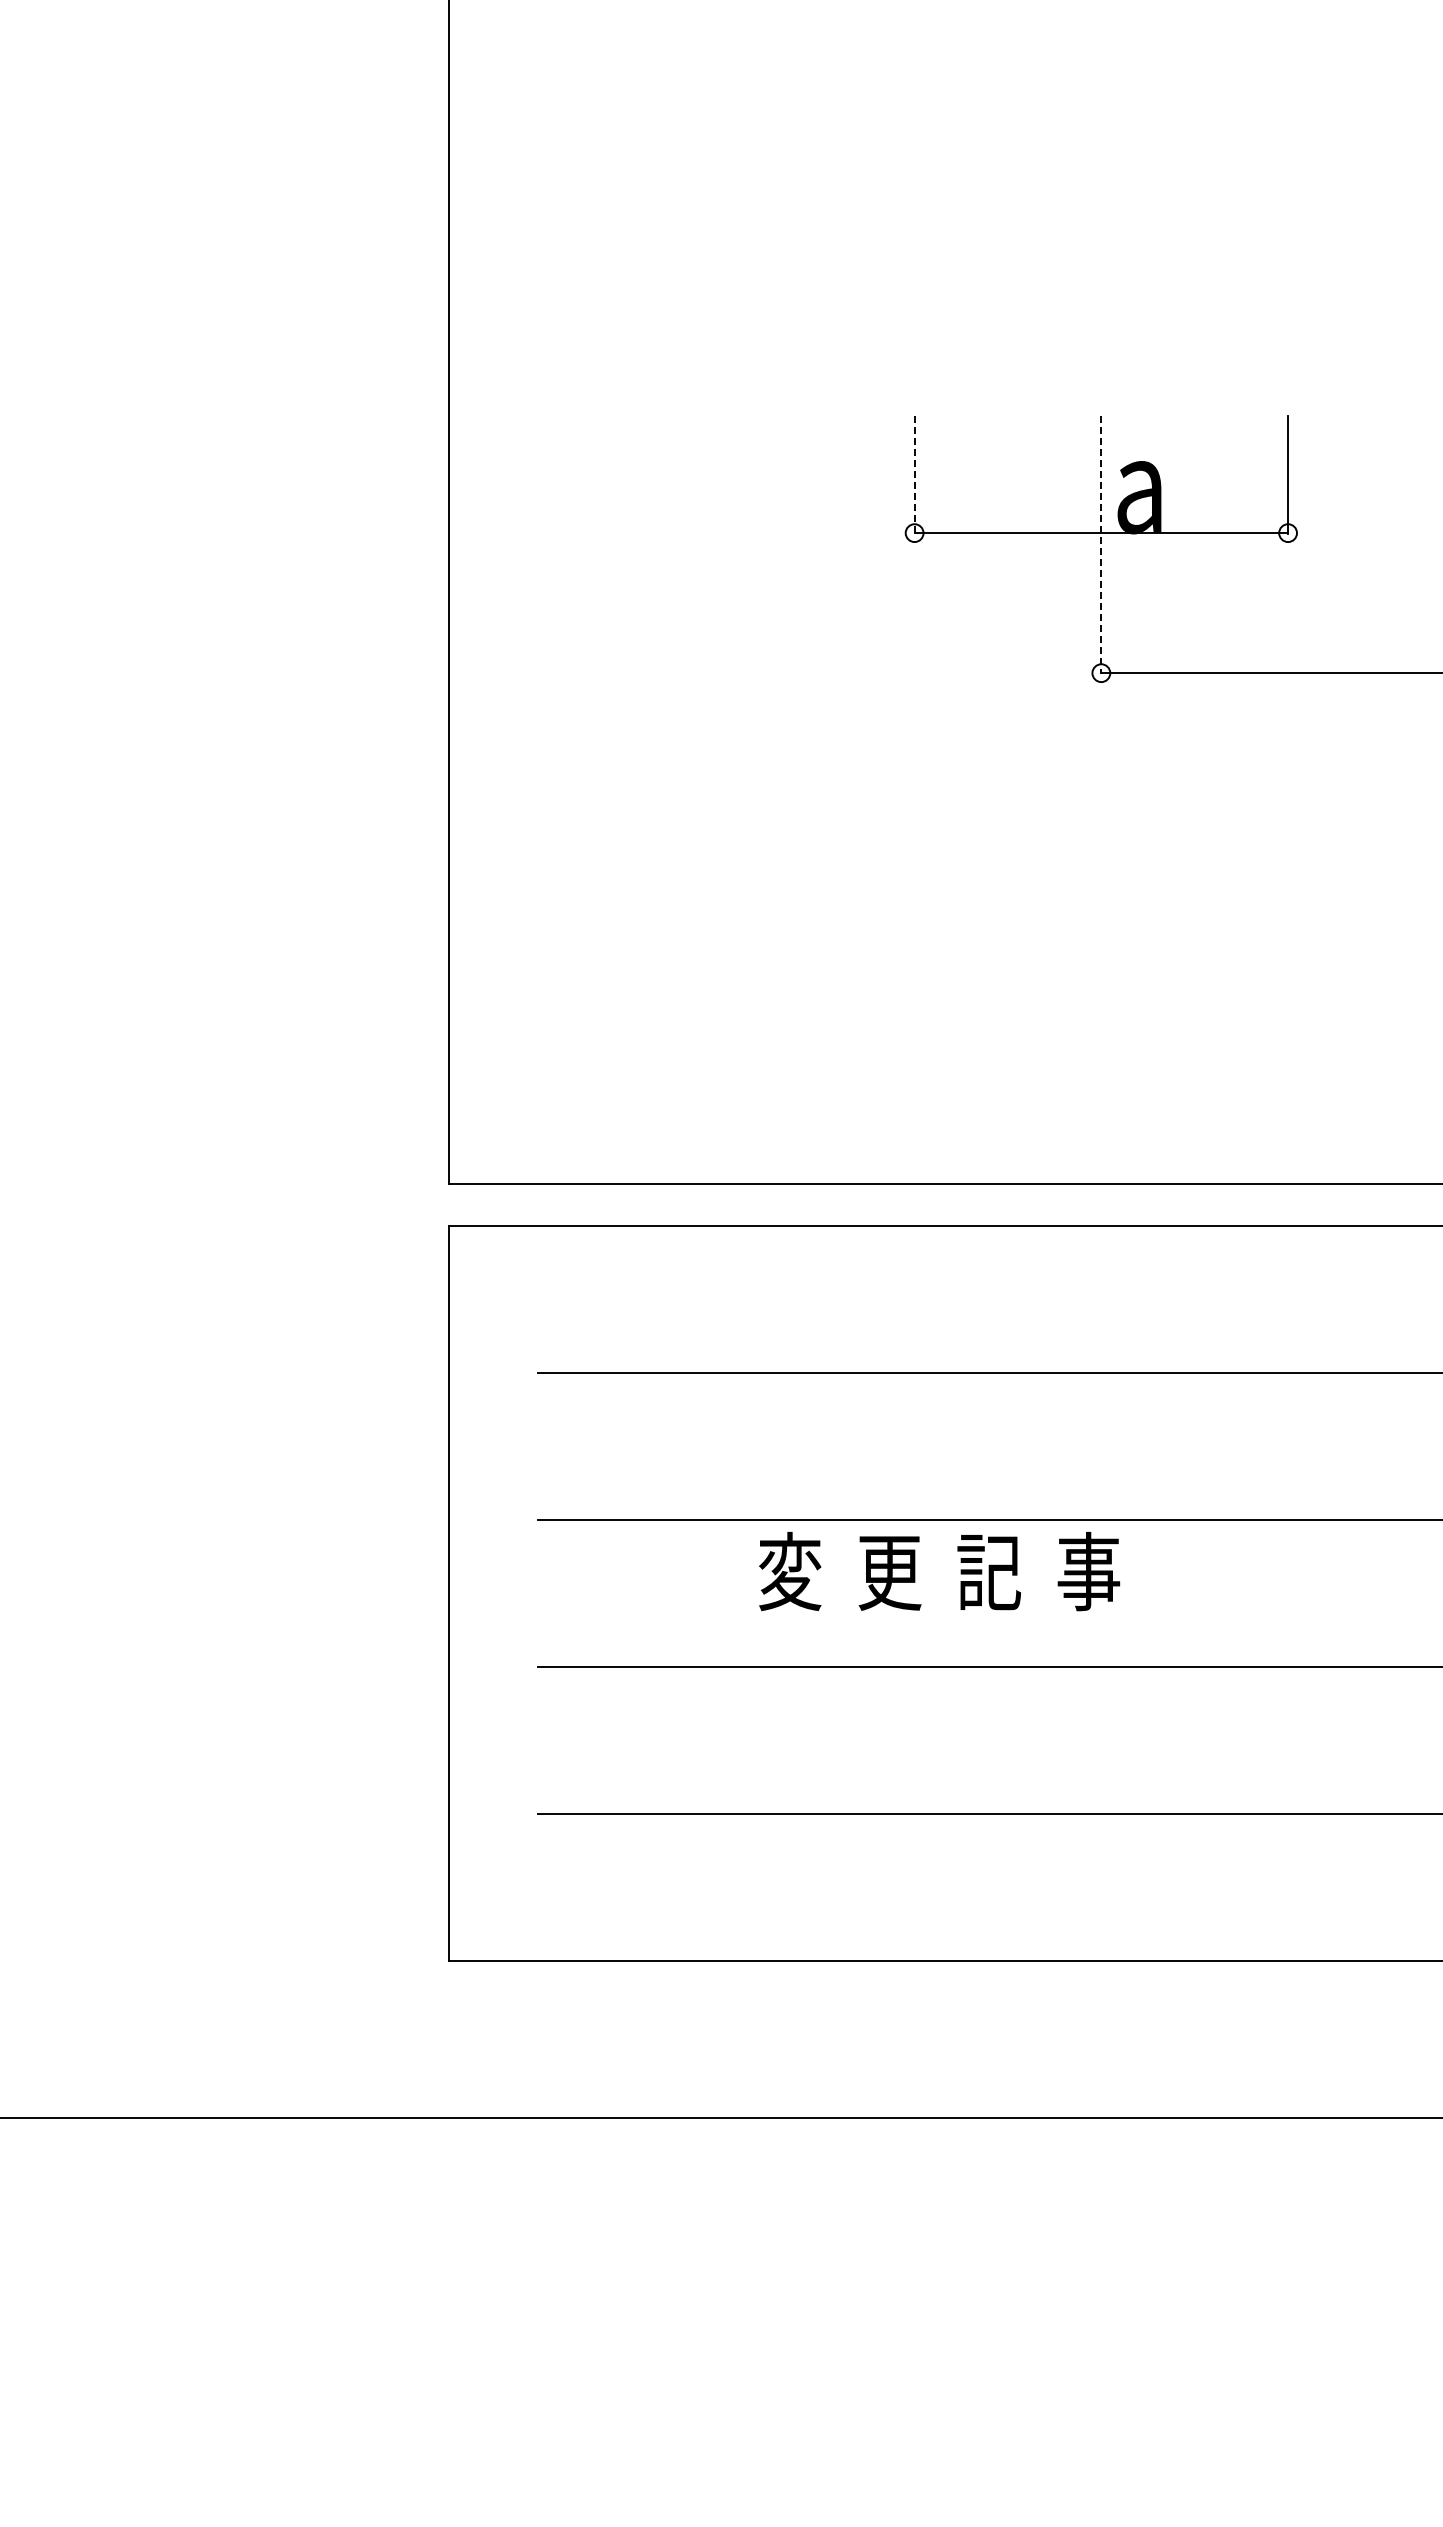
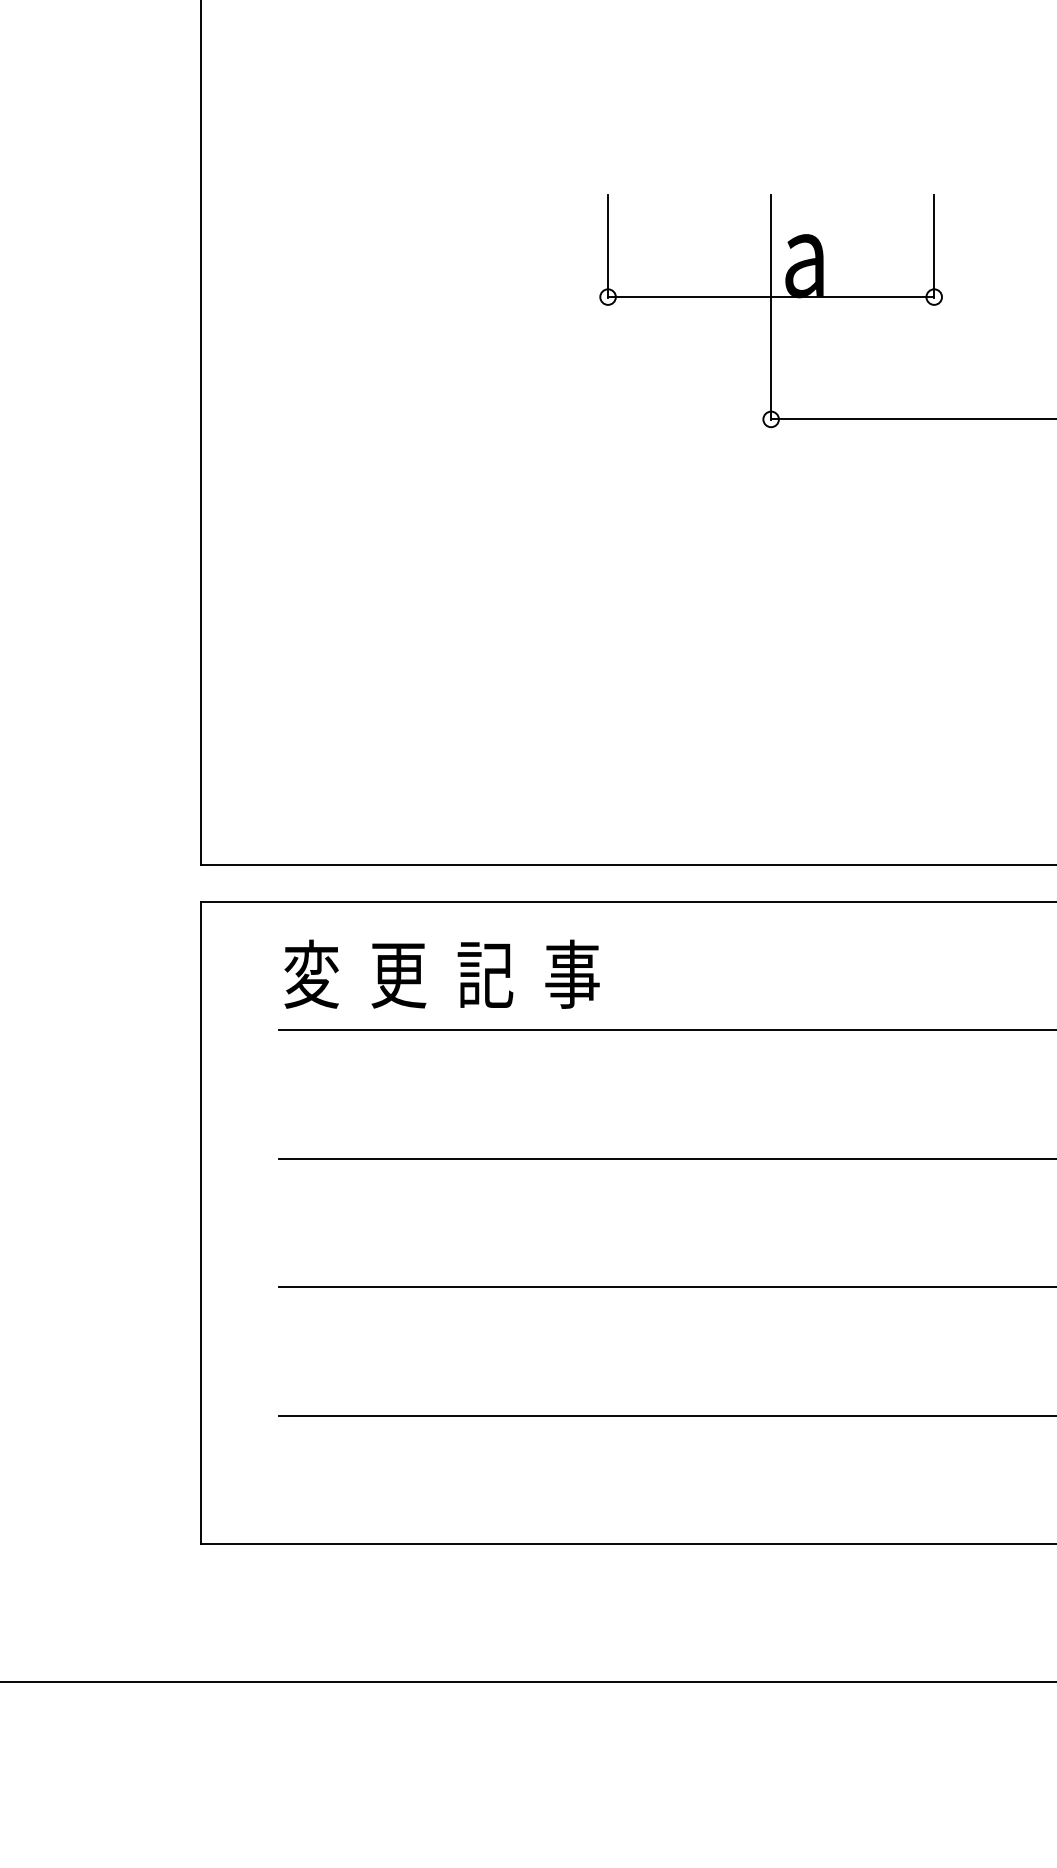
line: (914, 475) -> (607, 246), dashed -> solid
line: (1101, 545) -> (771, 307), dashed -> solid
text: (939, 1571) -> (442, 974), moved

